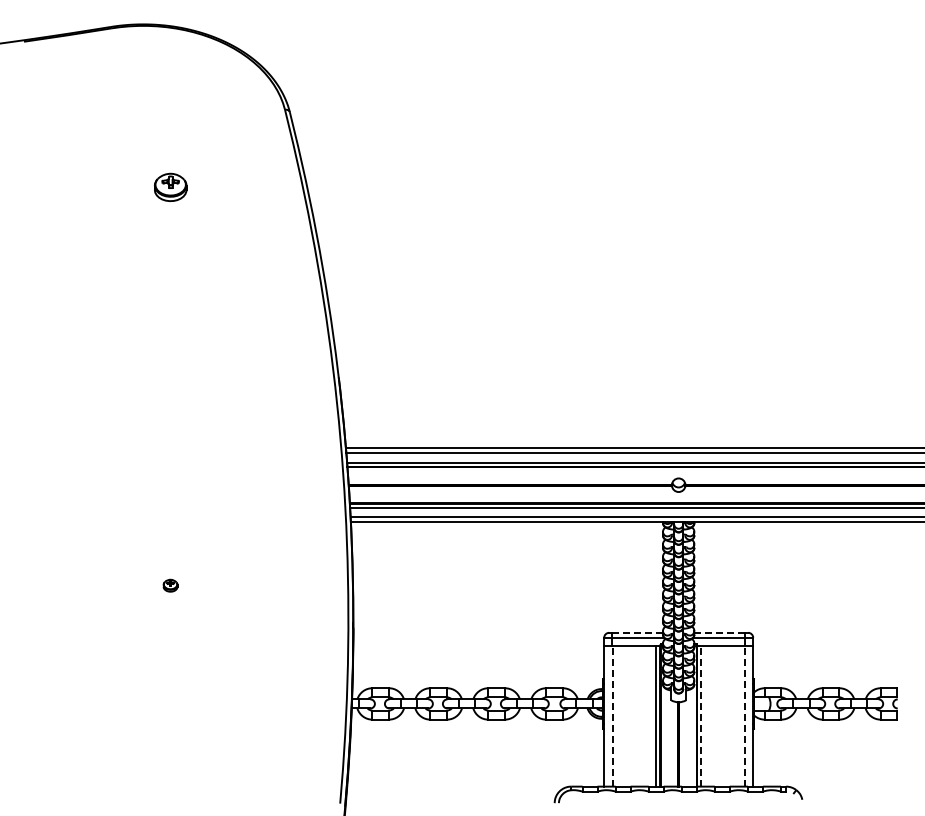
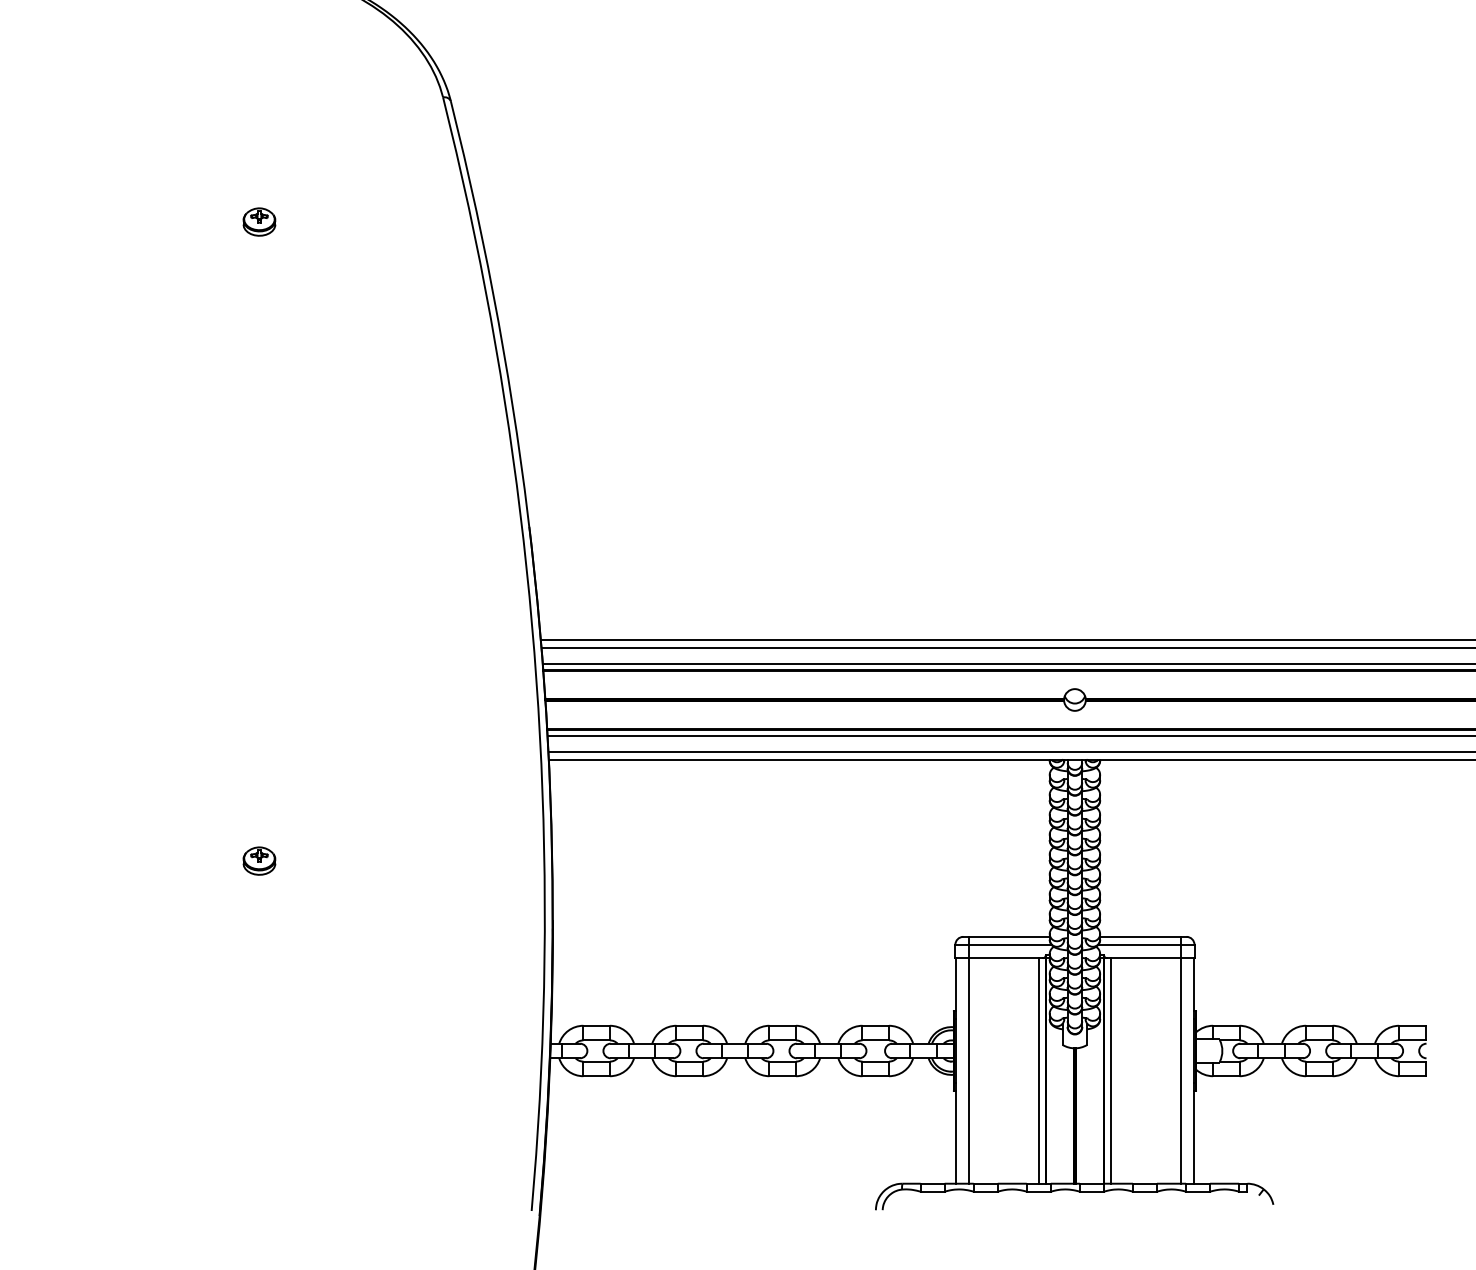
part: (170, 187) -> (259, 222), size x0.62
part: (170, 585) -> (259, 860), size x1.43
line: (638, 632) -> (1010, 936), dashed -> solid
line: (720, 632) -> (1142, 936), dashed -> solid
line: (612, 715) -> (968, 1069), dashed -> solid
line: (701, 715) -> (1111, 1069), dashed -> solid
line: (744, 715) -> (1180, 1069), dashed -> solid

